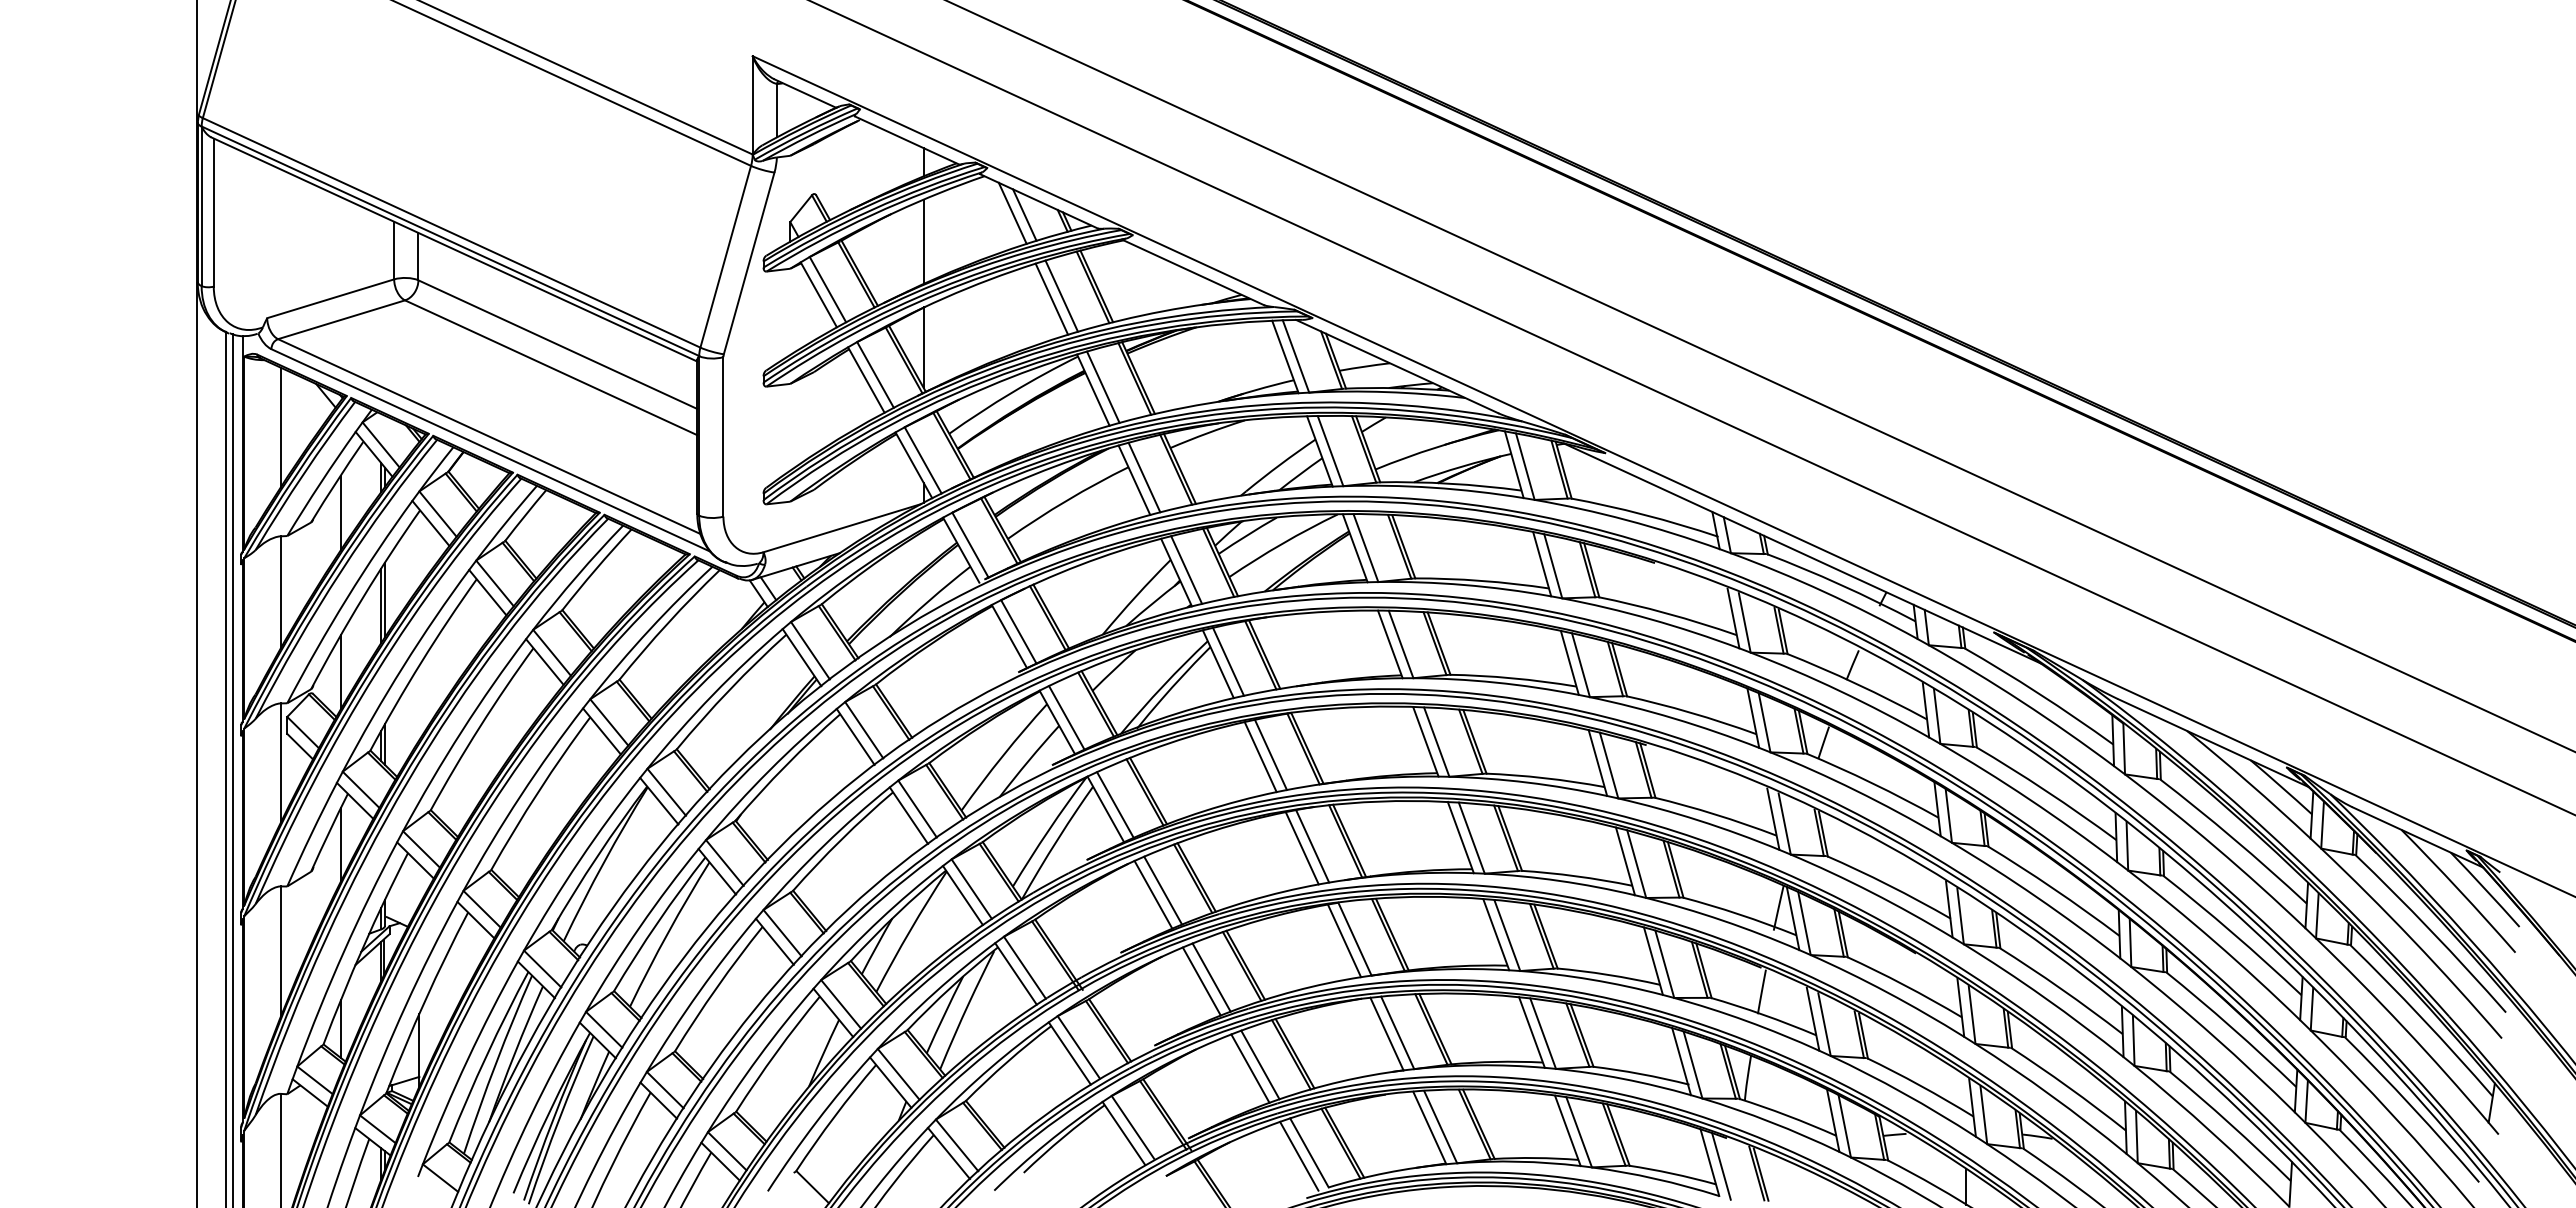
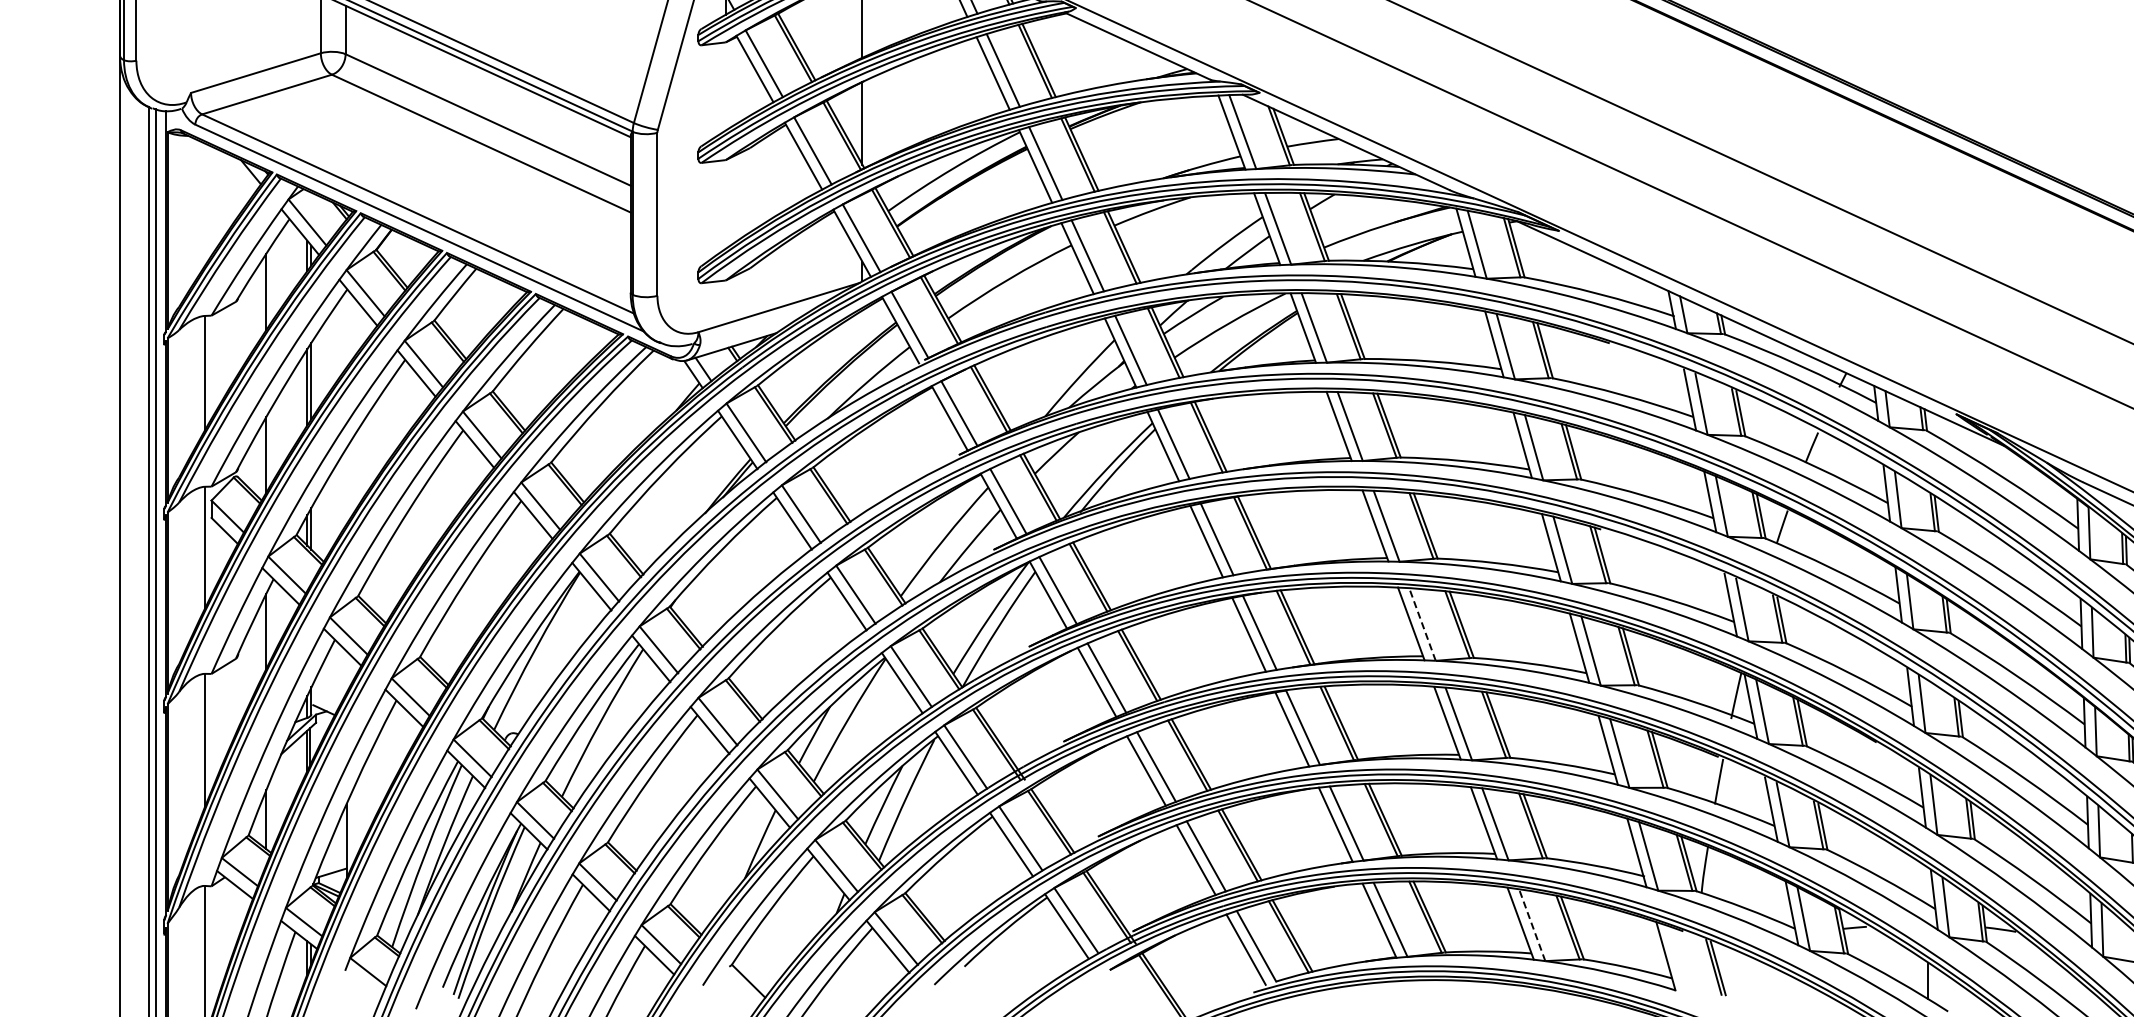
line: (280, 427) -> (204, 204), removed
line: (1471, 838) -> (1422, 624), solid -> dashed
line: (1579, 1131) -> (1532, 924), solid -> dashed
line: (1721, 1166) -> (1677, 960), removed

